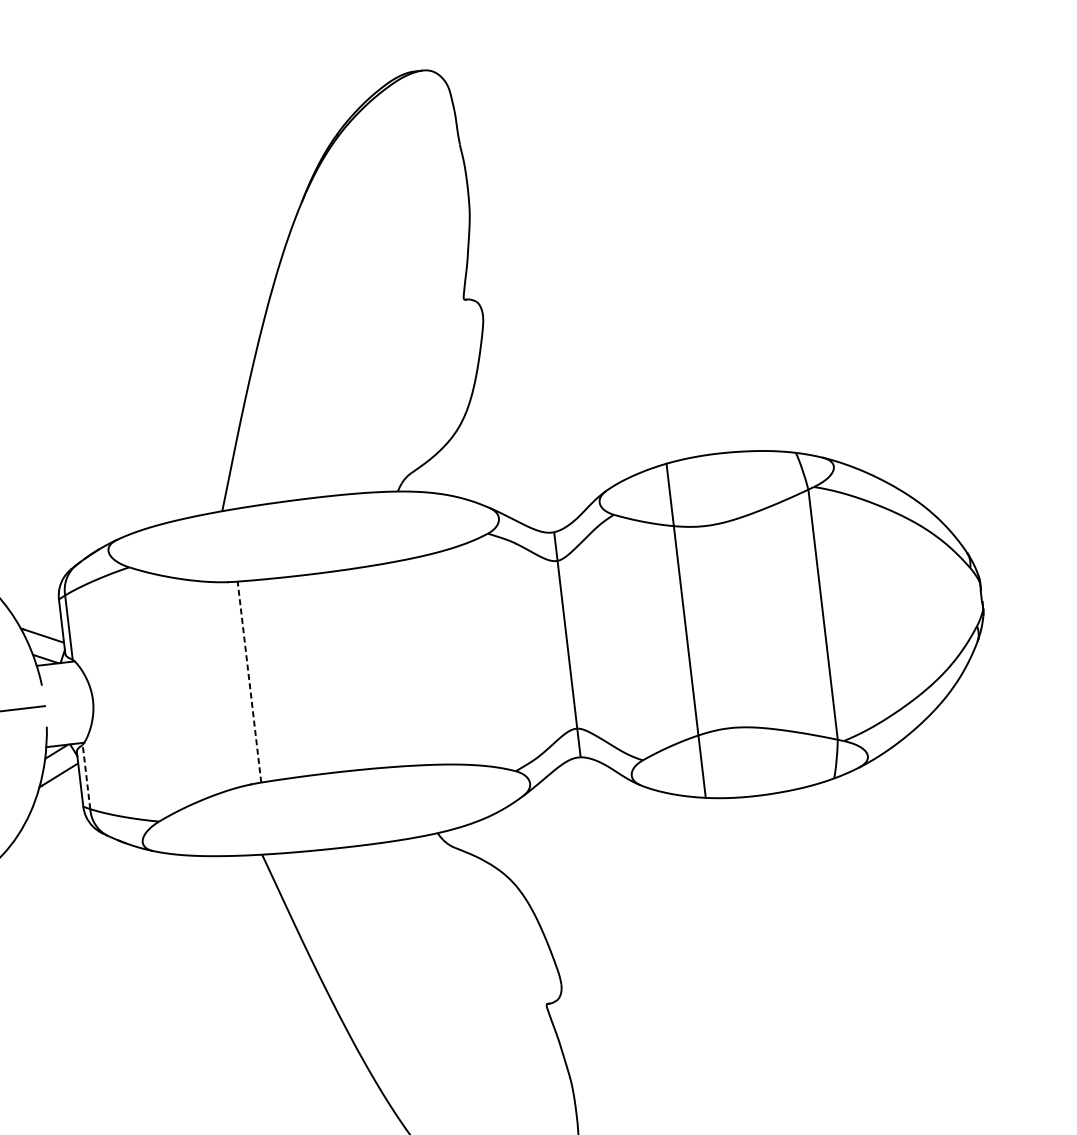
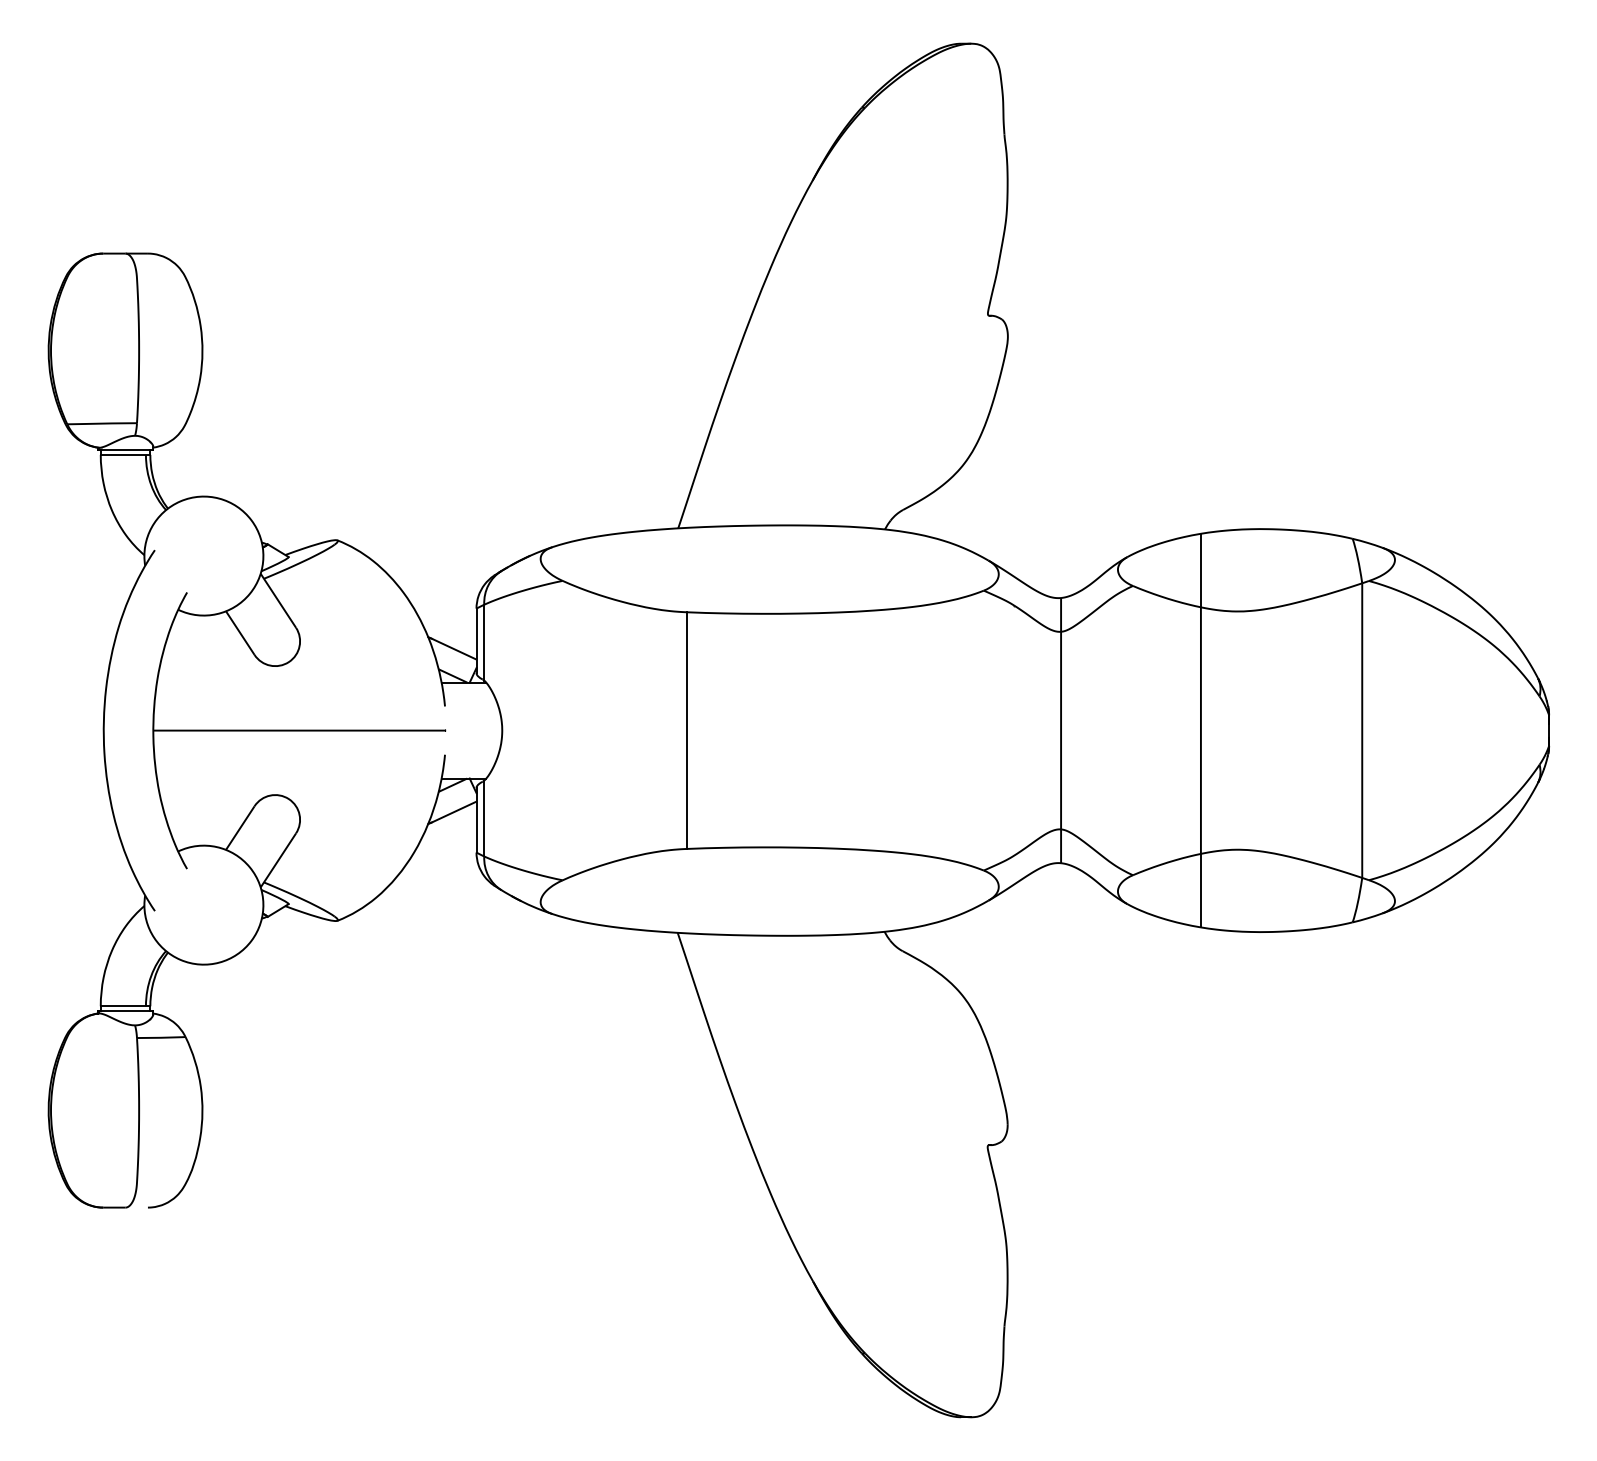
line: (249, 682) -> (686, 730), dashed -> solid
line: (86, 776) -> (484, 818), dashed -> solid

